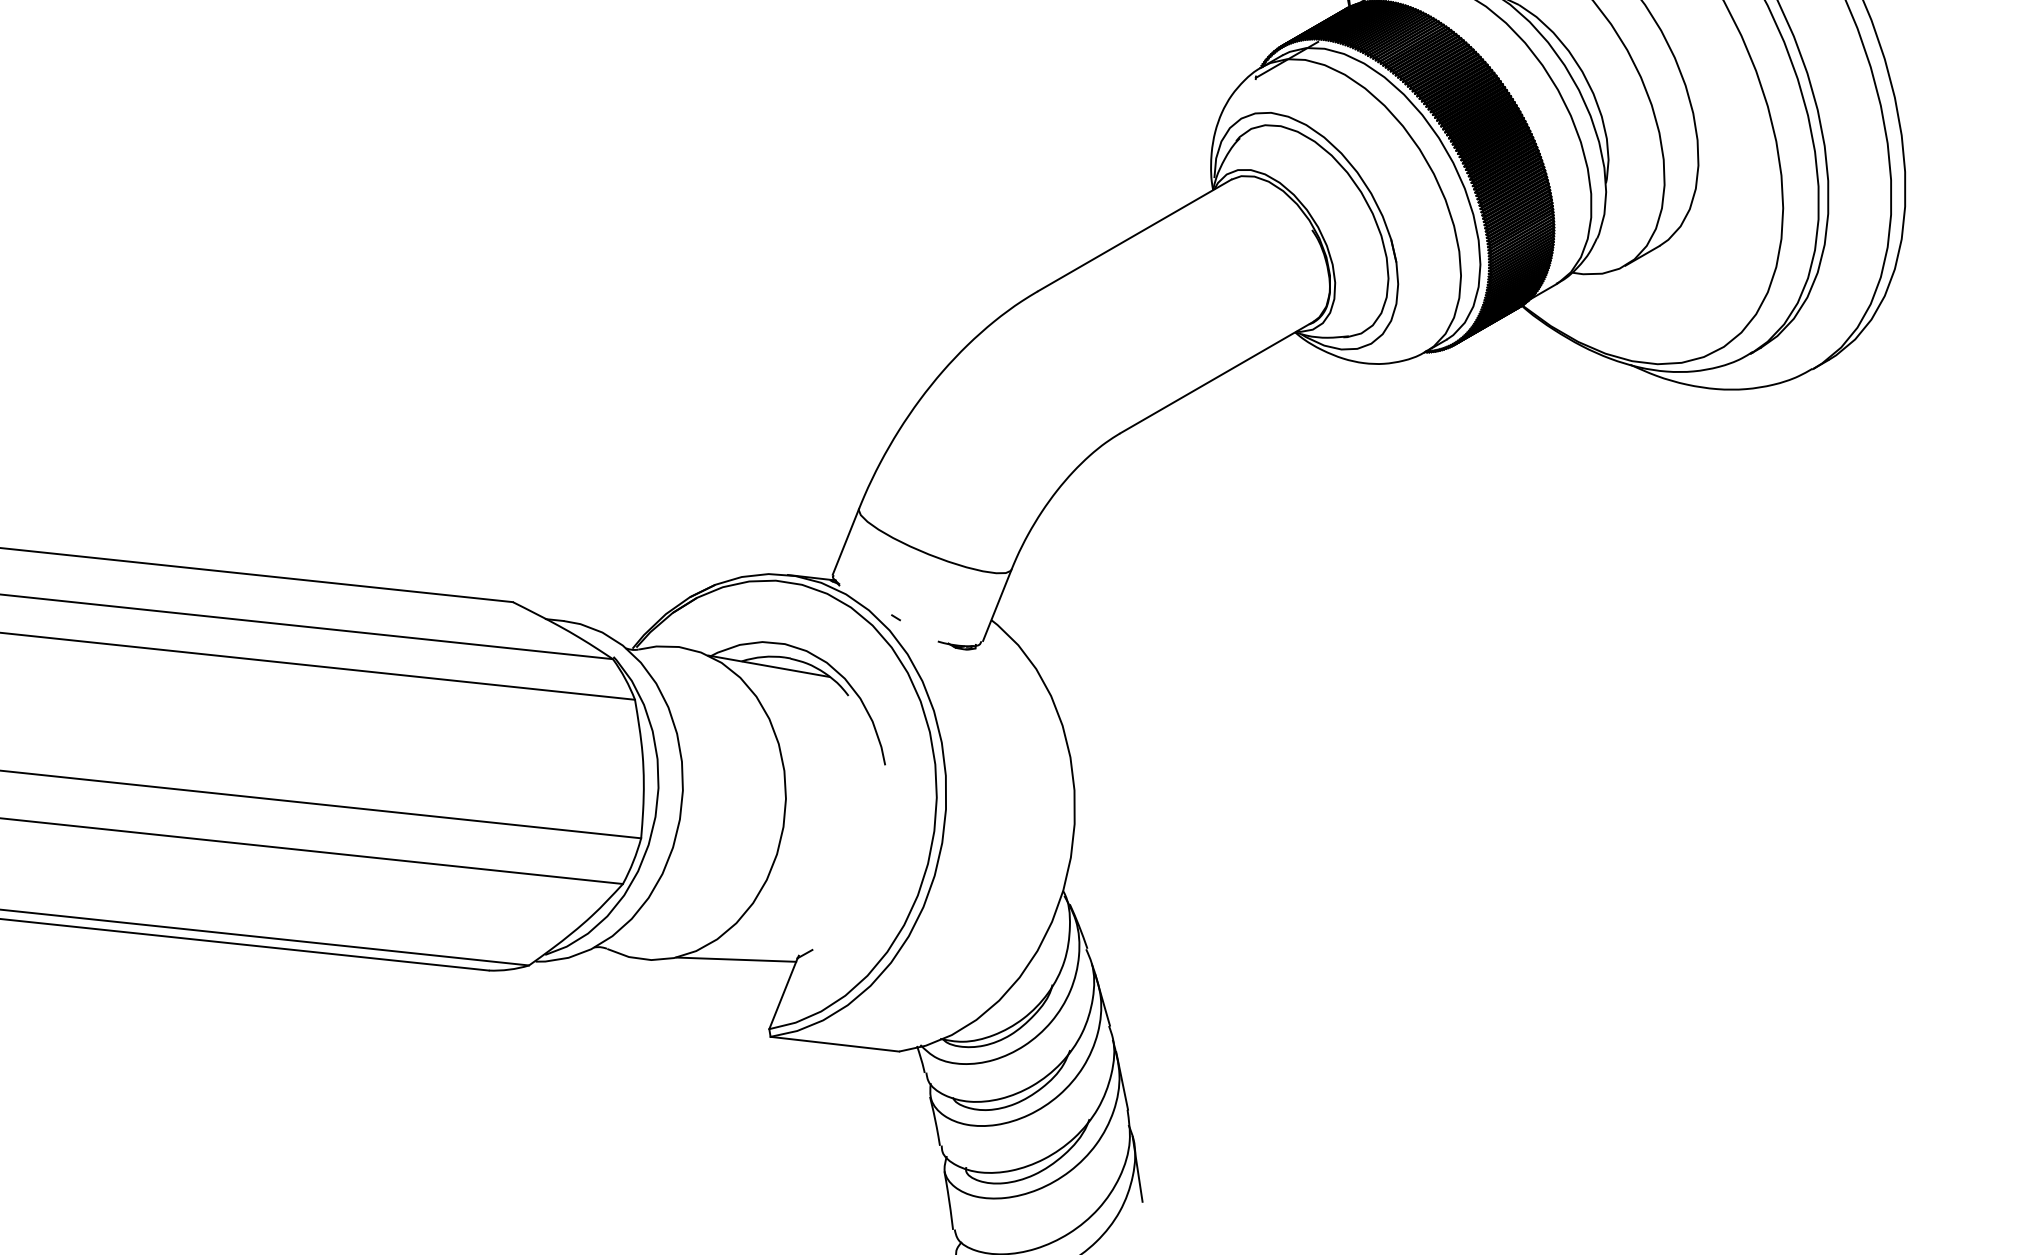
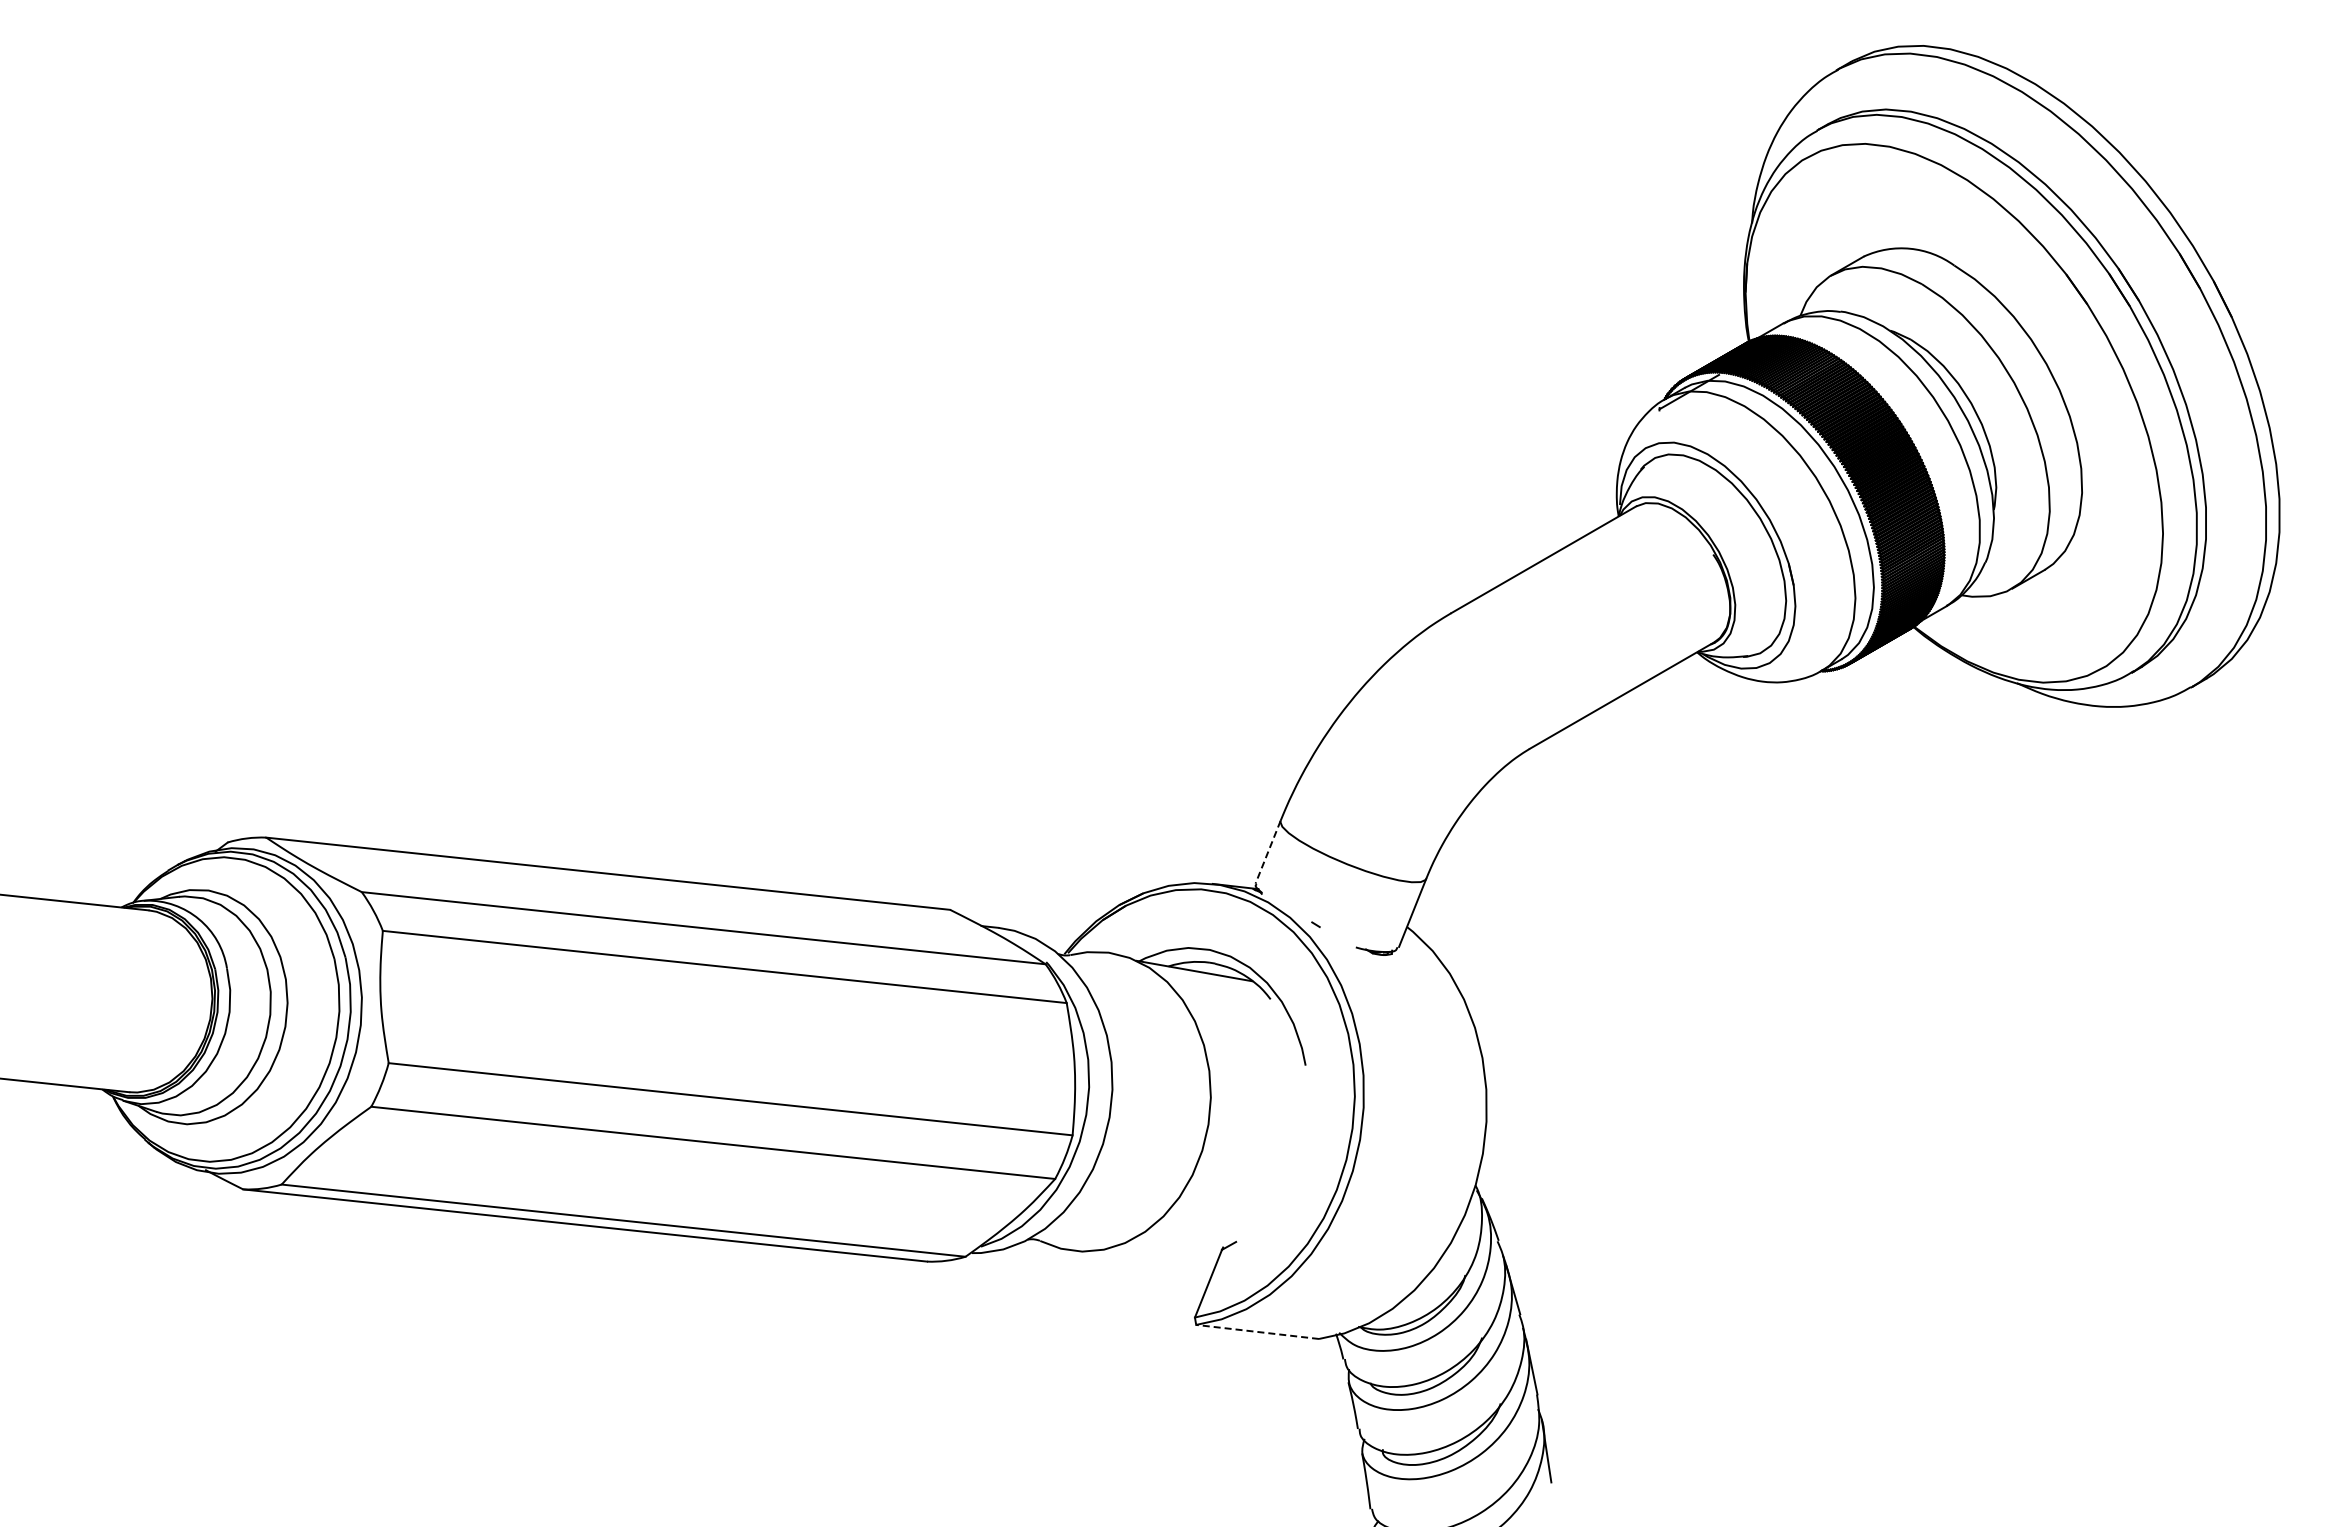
line: (846, 542) -> (1268, 852), solid -> dashed
line: (736, 959) -> (1163, 1251), removed
line: (834, 1043) -> (1257, 1331), solid -> dashed

